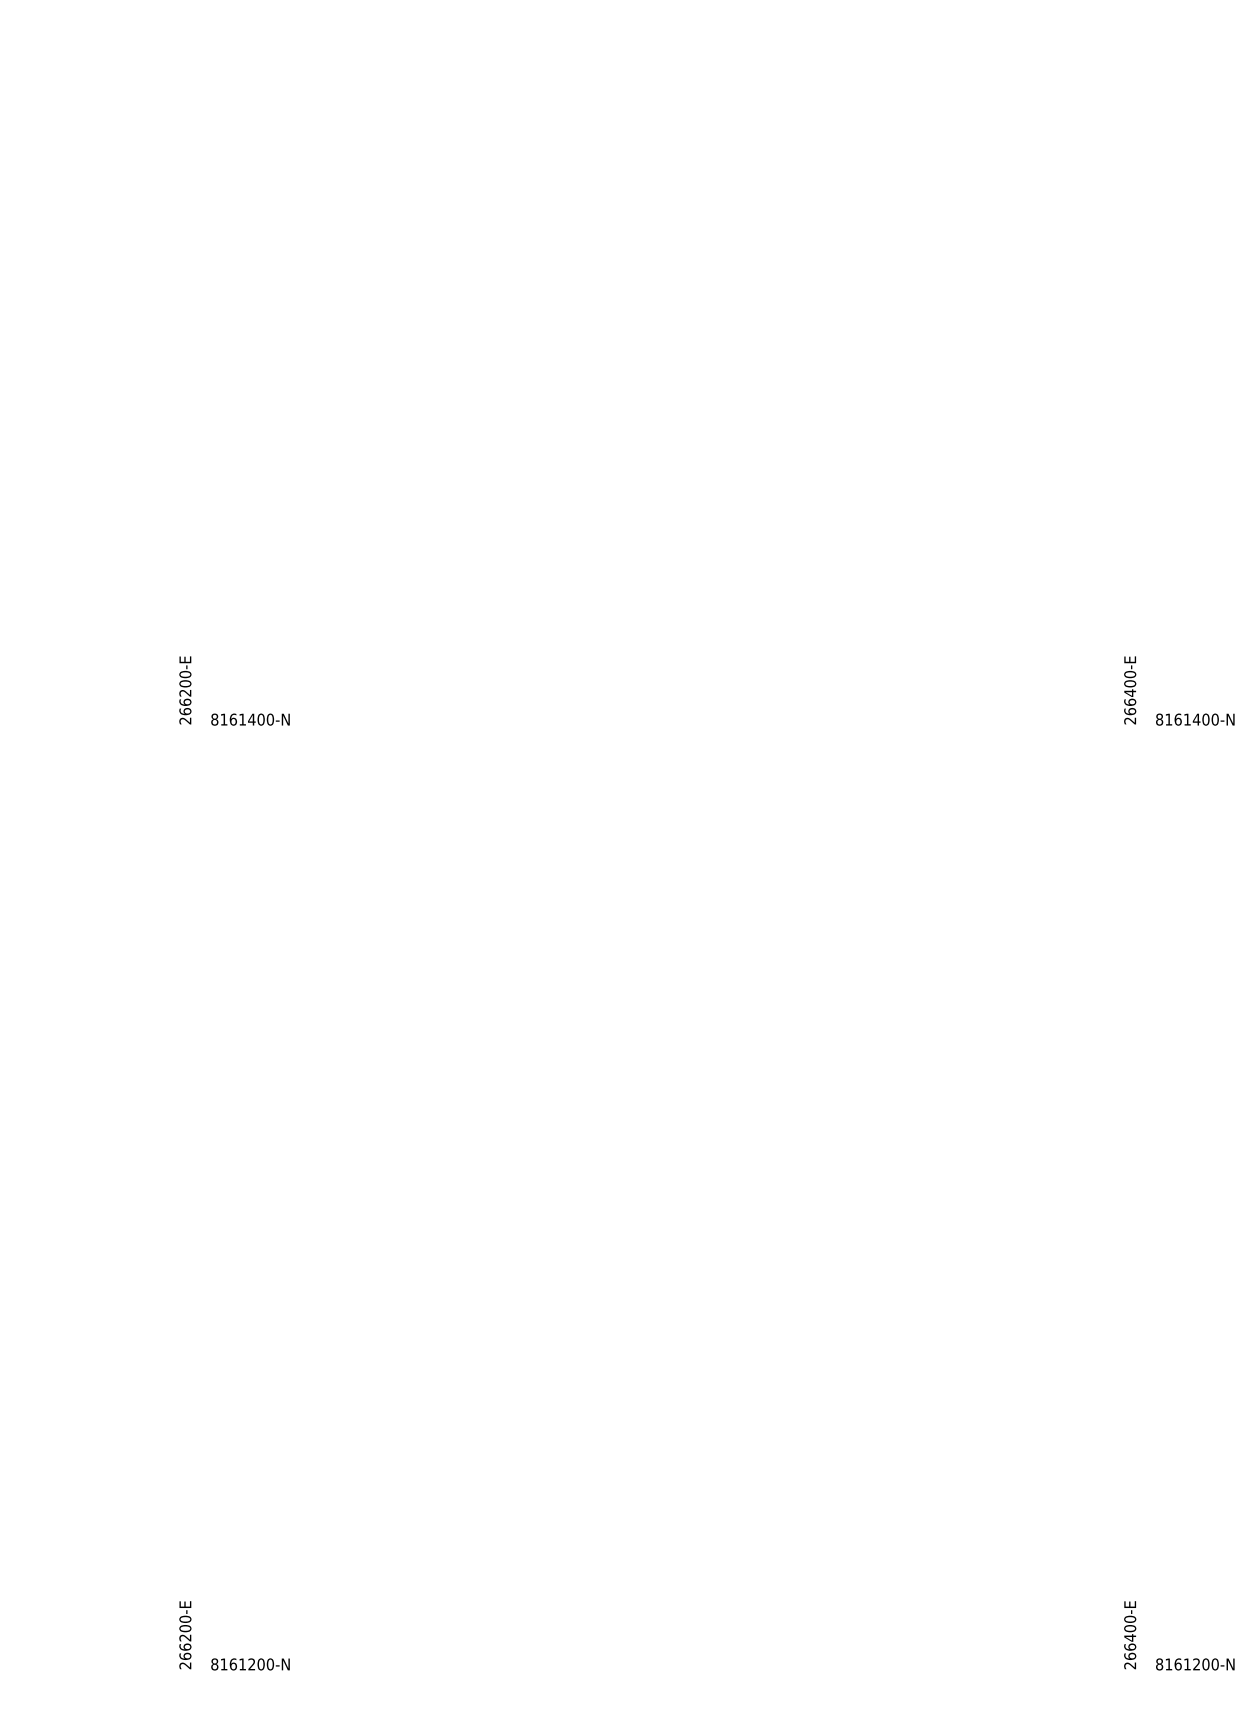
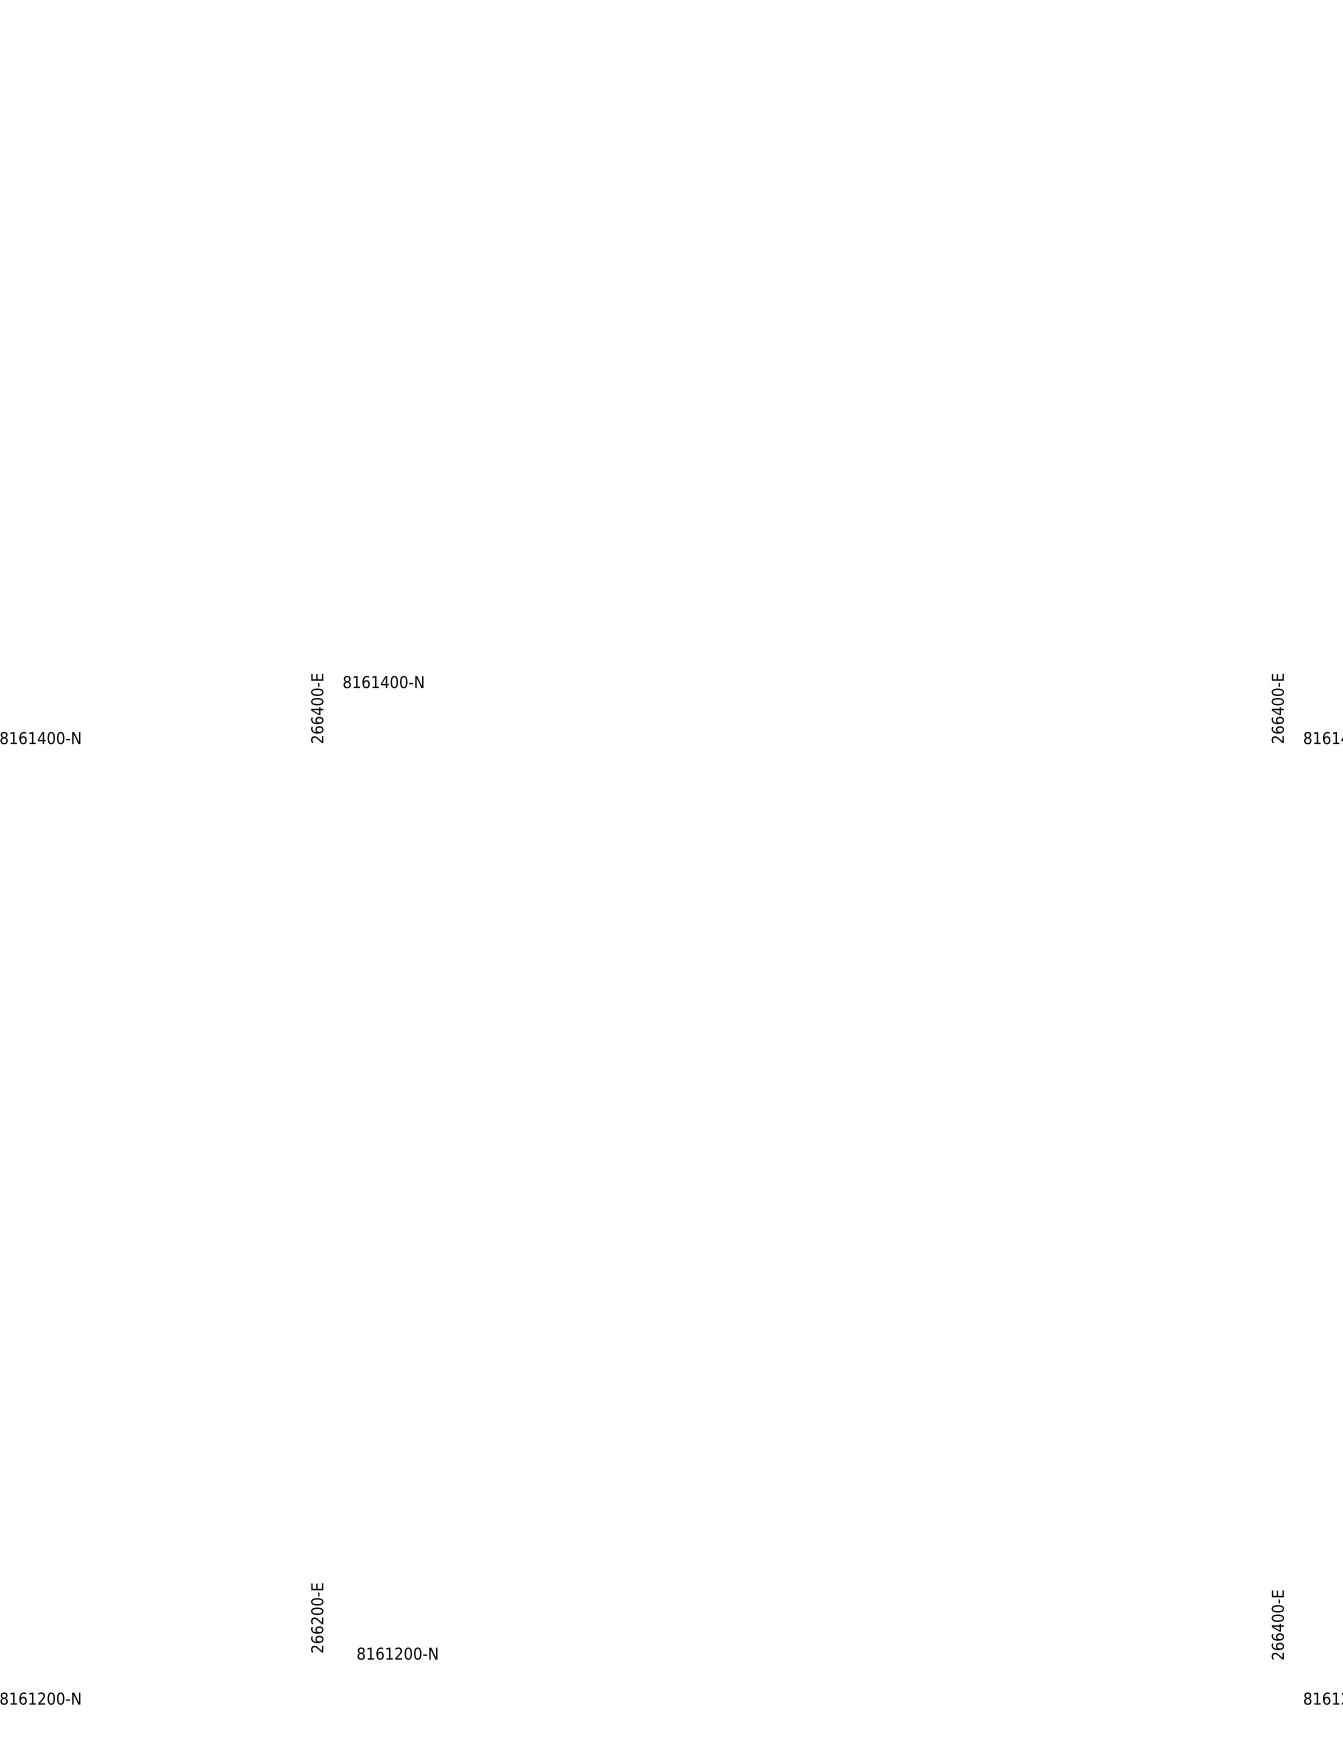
text: (185, 693) -> (317, 711), 266200-E -> 266400-E
text: (250, 720) -> (383, 682), moved
text: (185, 1634) -> (317, 1617), moved
text: (1129, 1634) -> (1277, 1624), moved
text: (250, 1664) -> (397, 1653), moved

